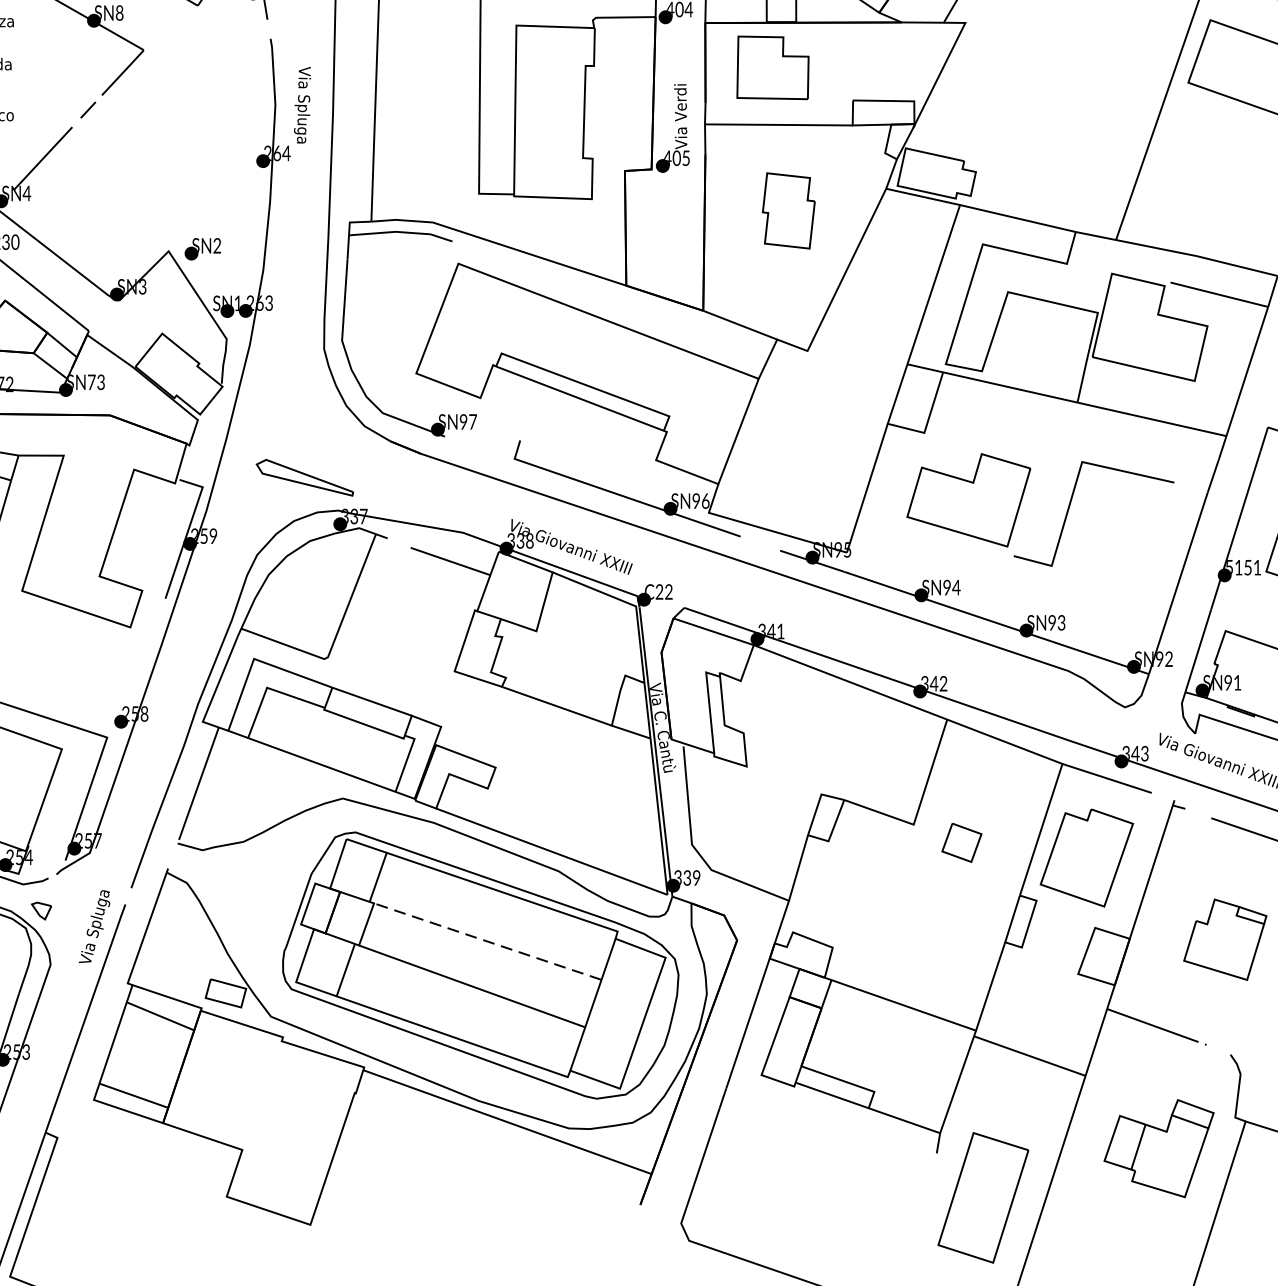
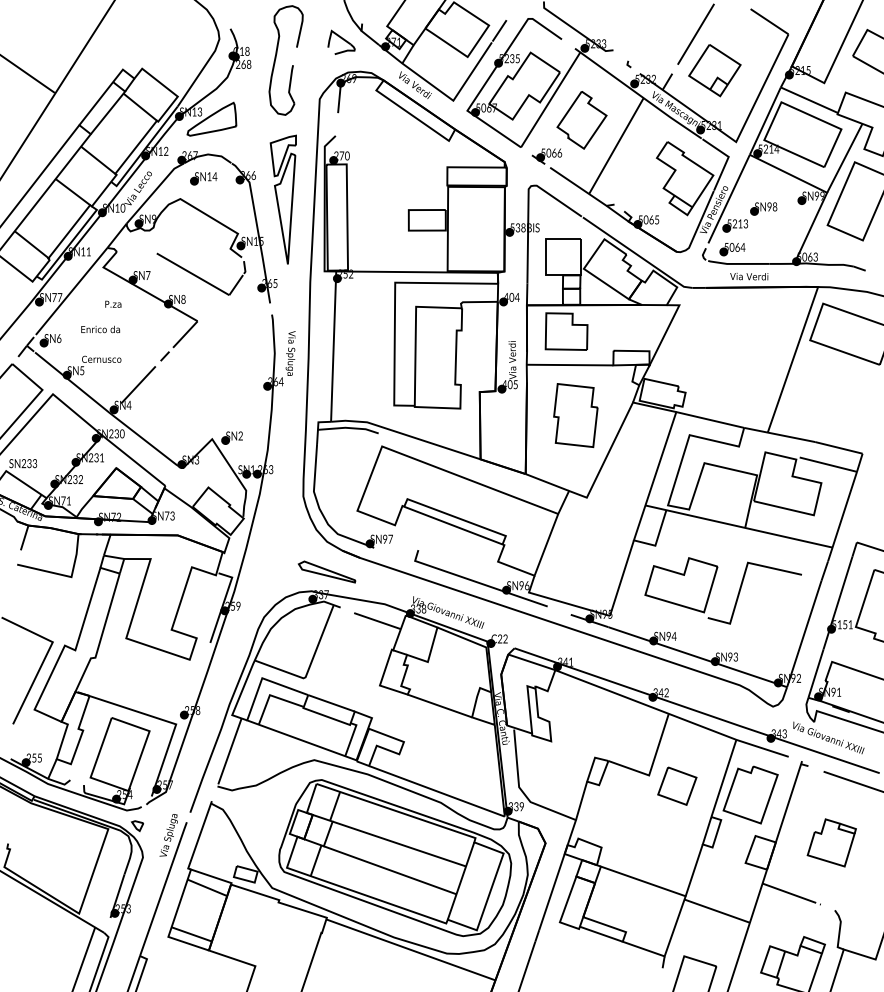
part: (788, 210) -> (575, 415), size x1.43
part: (303, 476) -> (326, 571), moved
part: (962, 841) -> (677, 785), size x1.67
line: (486, 940) -> (398, 843), dashed -> solid

